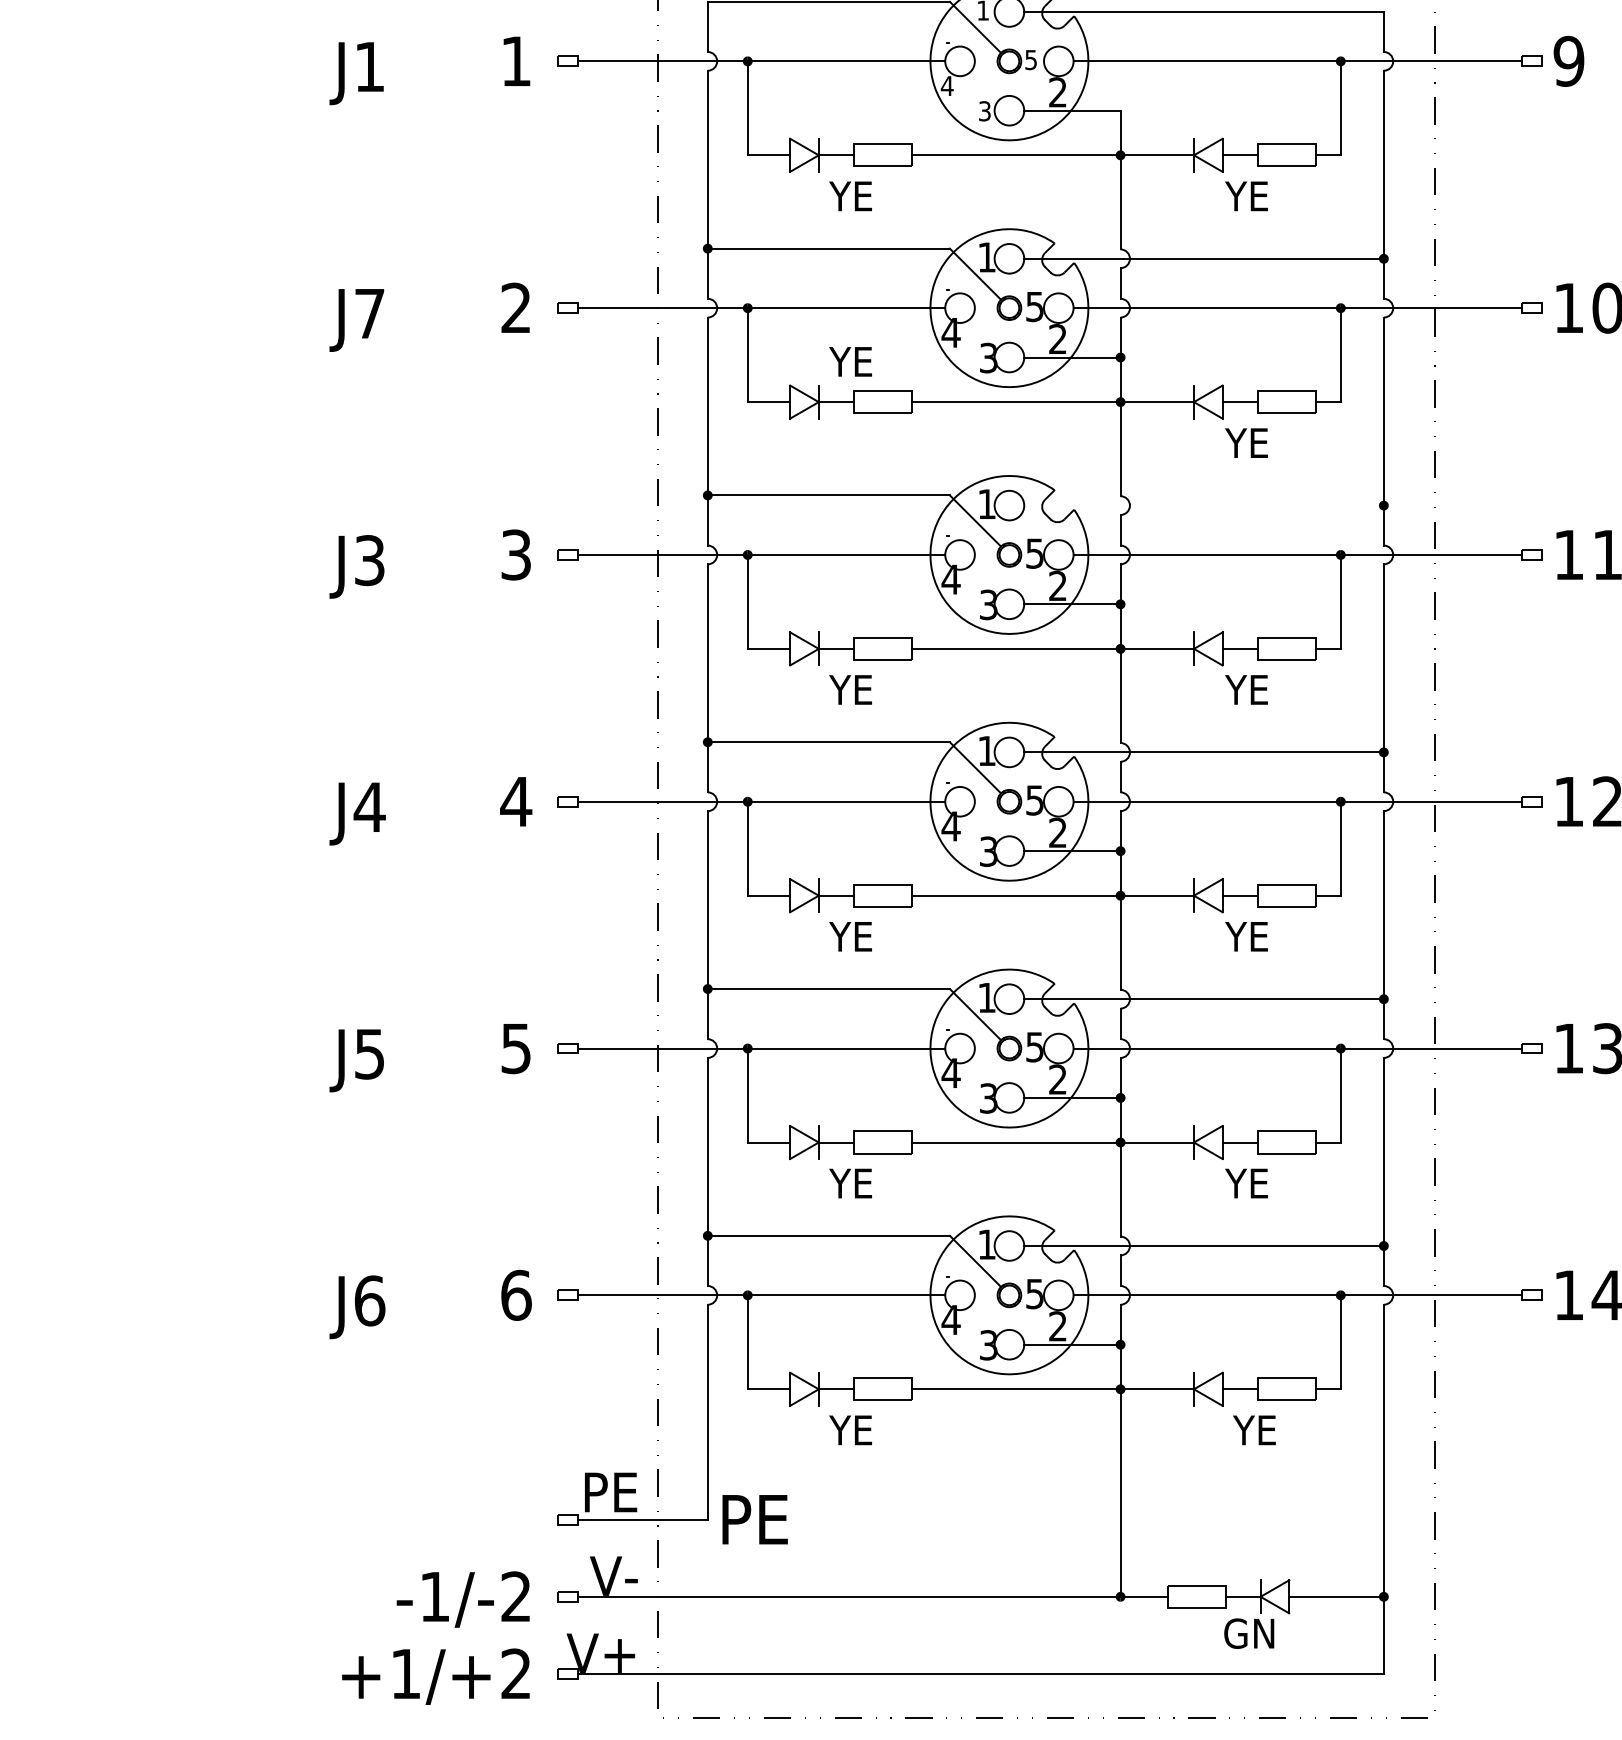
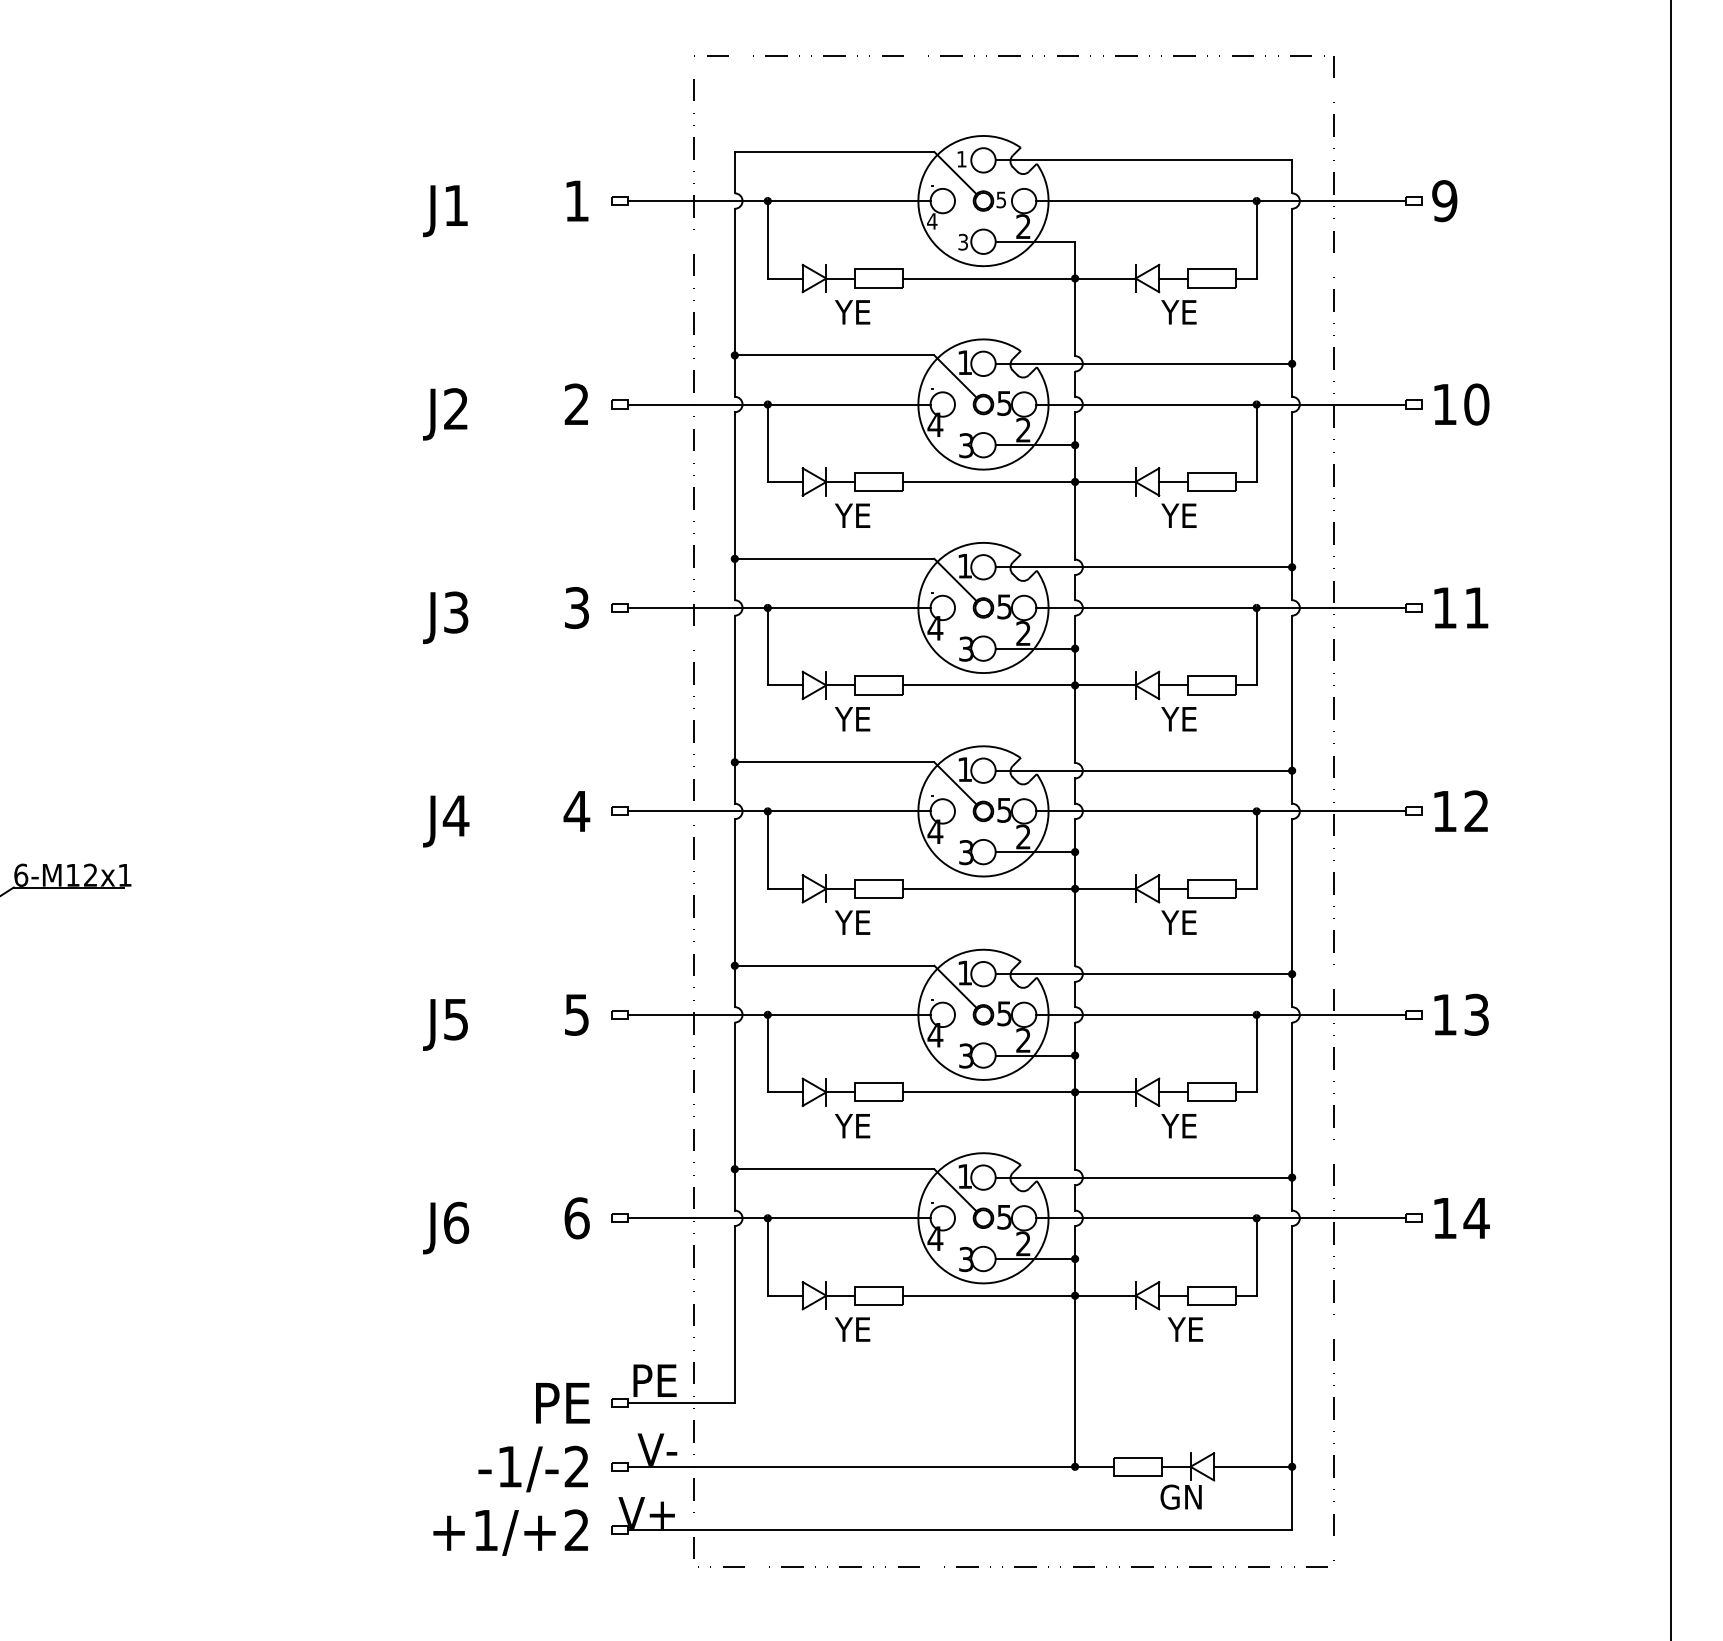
text: (368, 312) -> (455, 408), J7 -> J2
text: (850, 361) -> (852, 515), moved
line: (1203, 505) -> (1143, 567), added
text: (754, 1520) -> (562, 1403), moved

